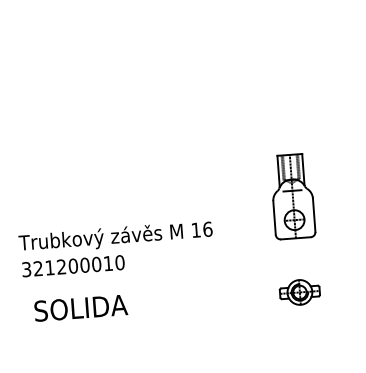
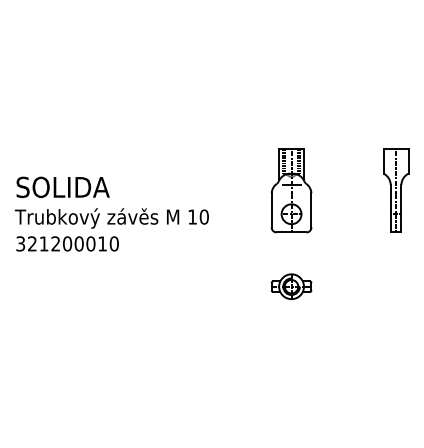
text: (206, 228) -> (203, 216), 16 -> 10
text: (80, 307) -> (62, 186), moved

